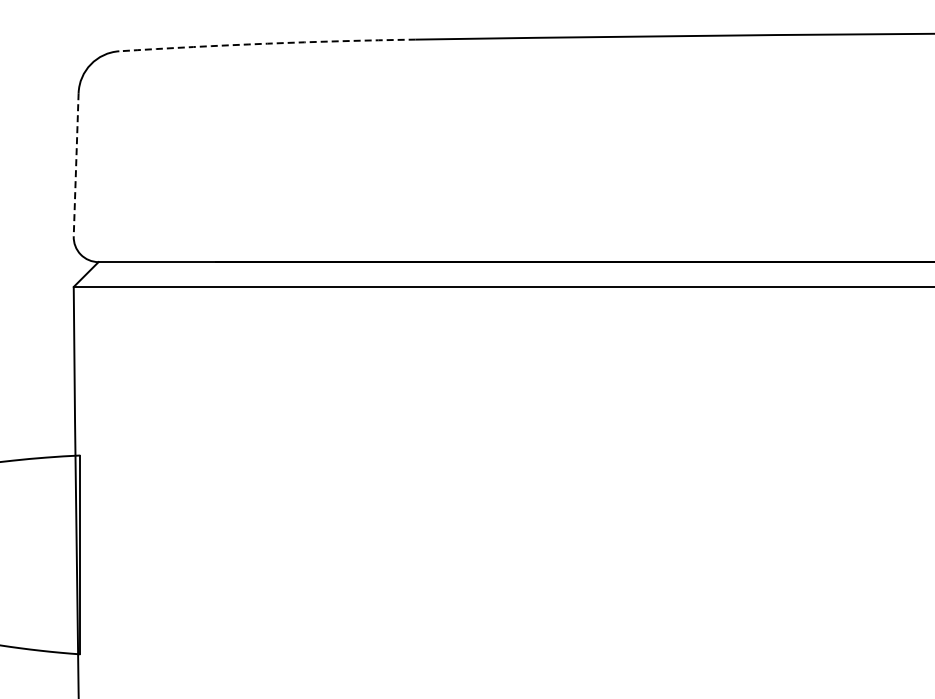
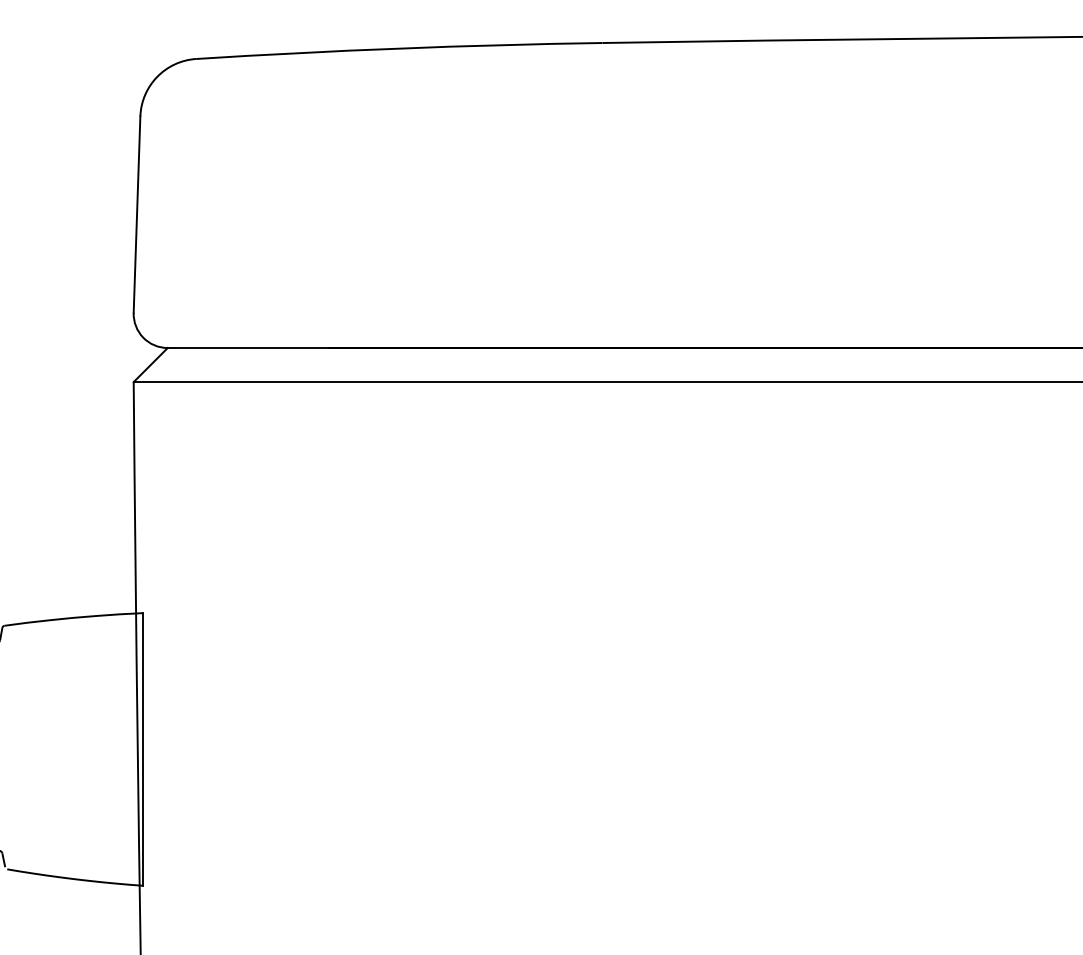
arc: (267, 43) -> (399, 48), dashed -> solid
line: (76, 164) -> (137, 214), dashed -> solid

